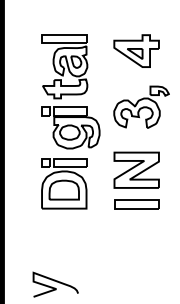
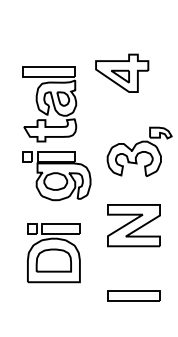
part: (136, 50) -> (122, 72), moved
part: (64, 183) -> (54, 252), moved
part: (136, 204) -> (133, 296), moved

